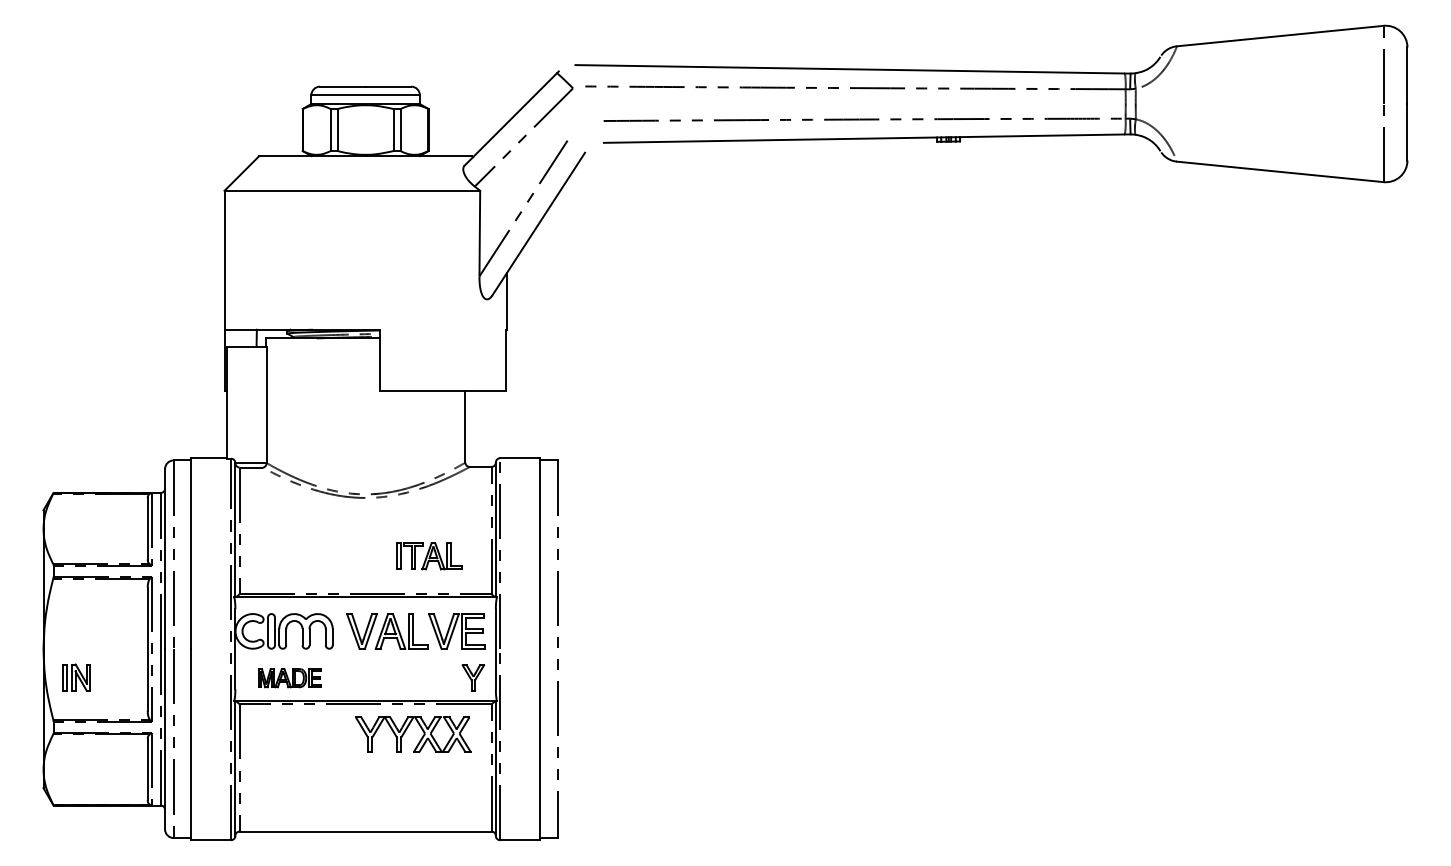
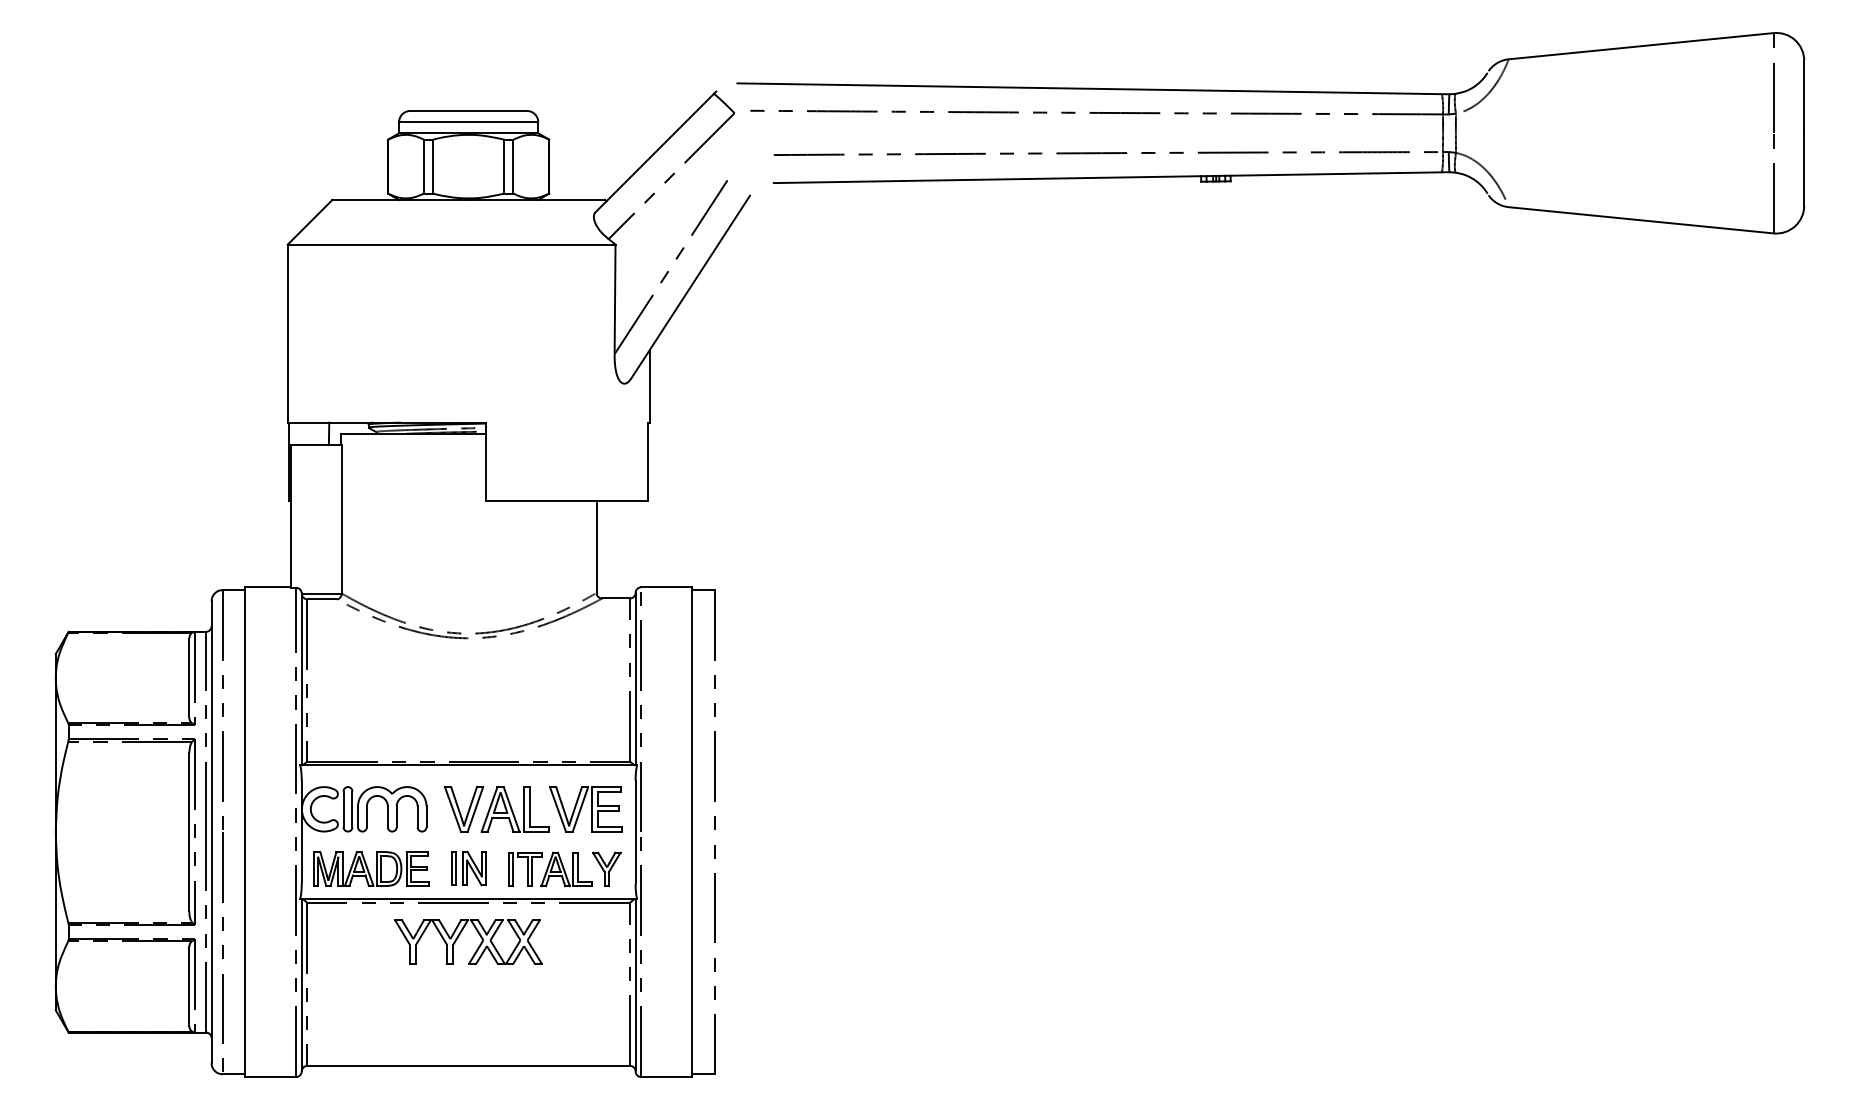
part: (429, 556) -> (550, 869), moved
part: (76, 677) -> (468, 868), moved
part: (289, 678) -> (371, 869), size x1.43
part: (407, 729) -> (460, 935), moved

